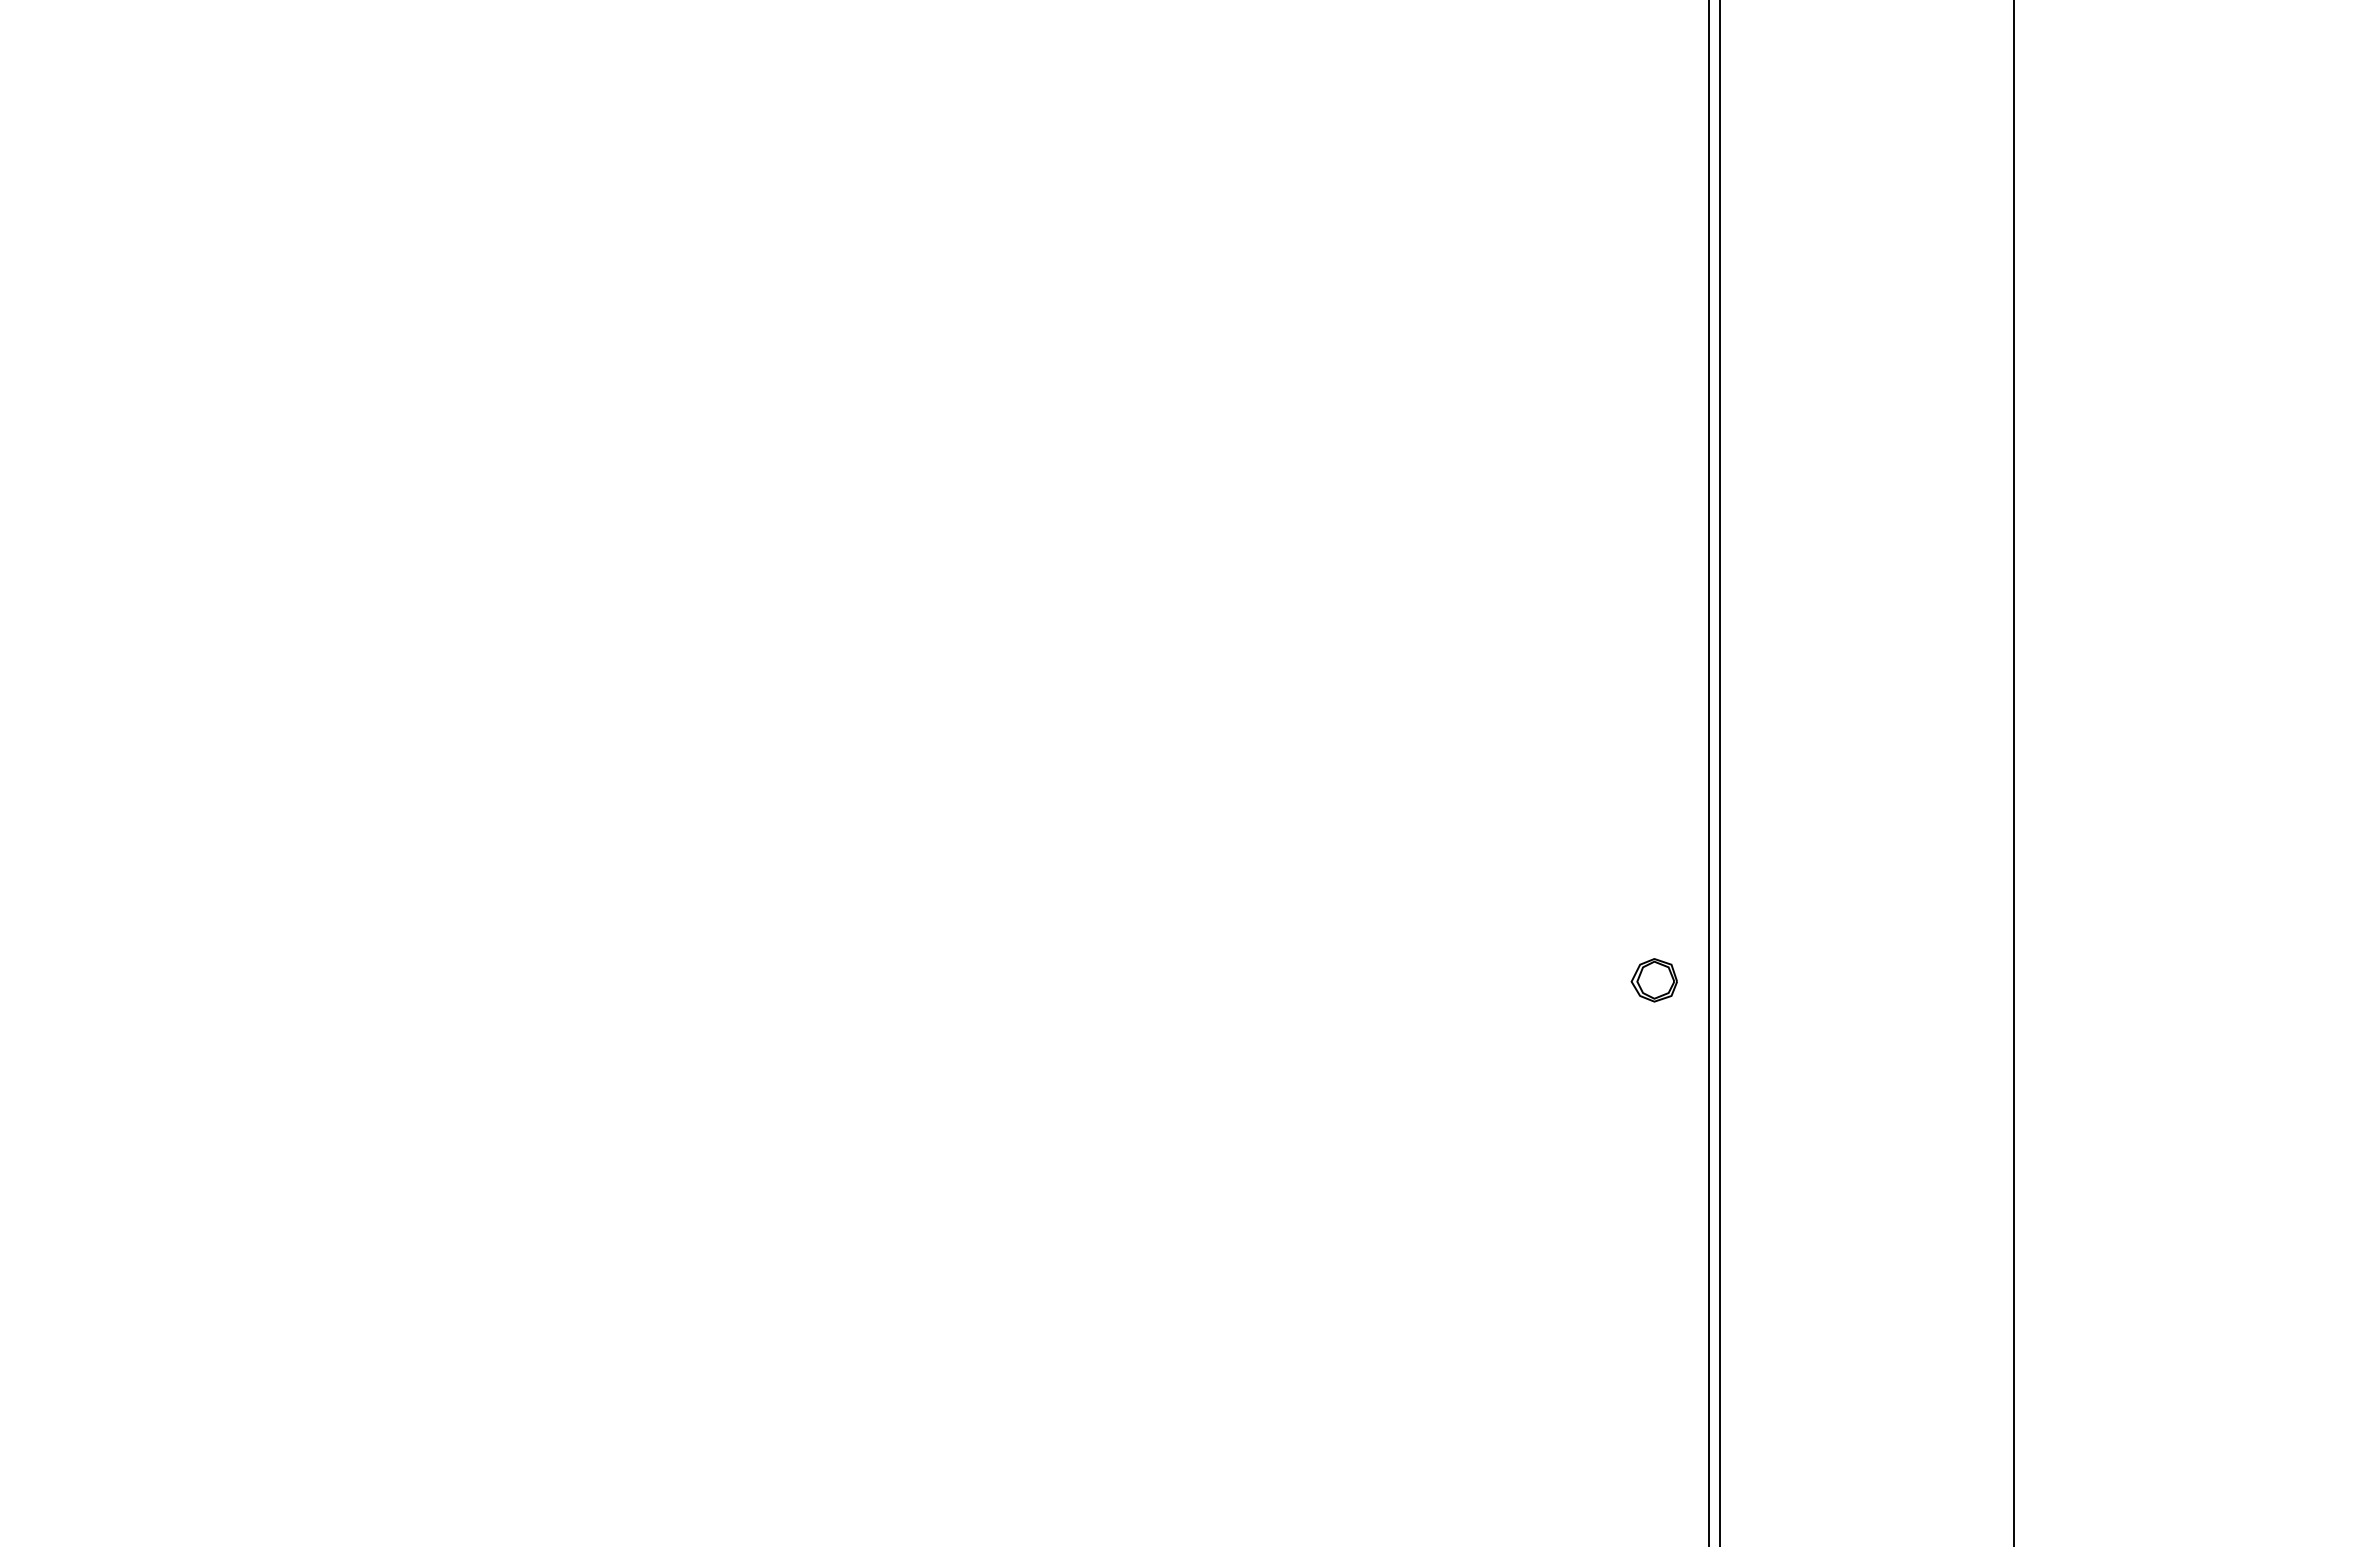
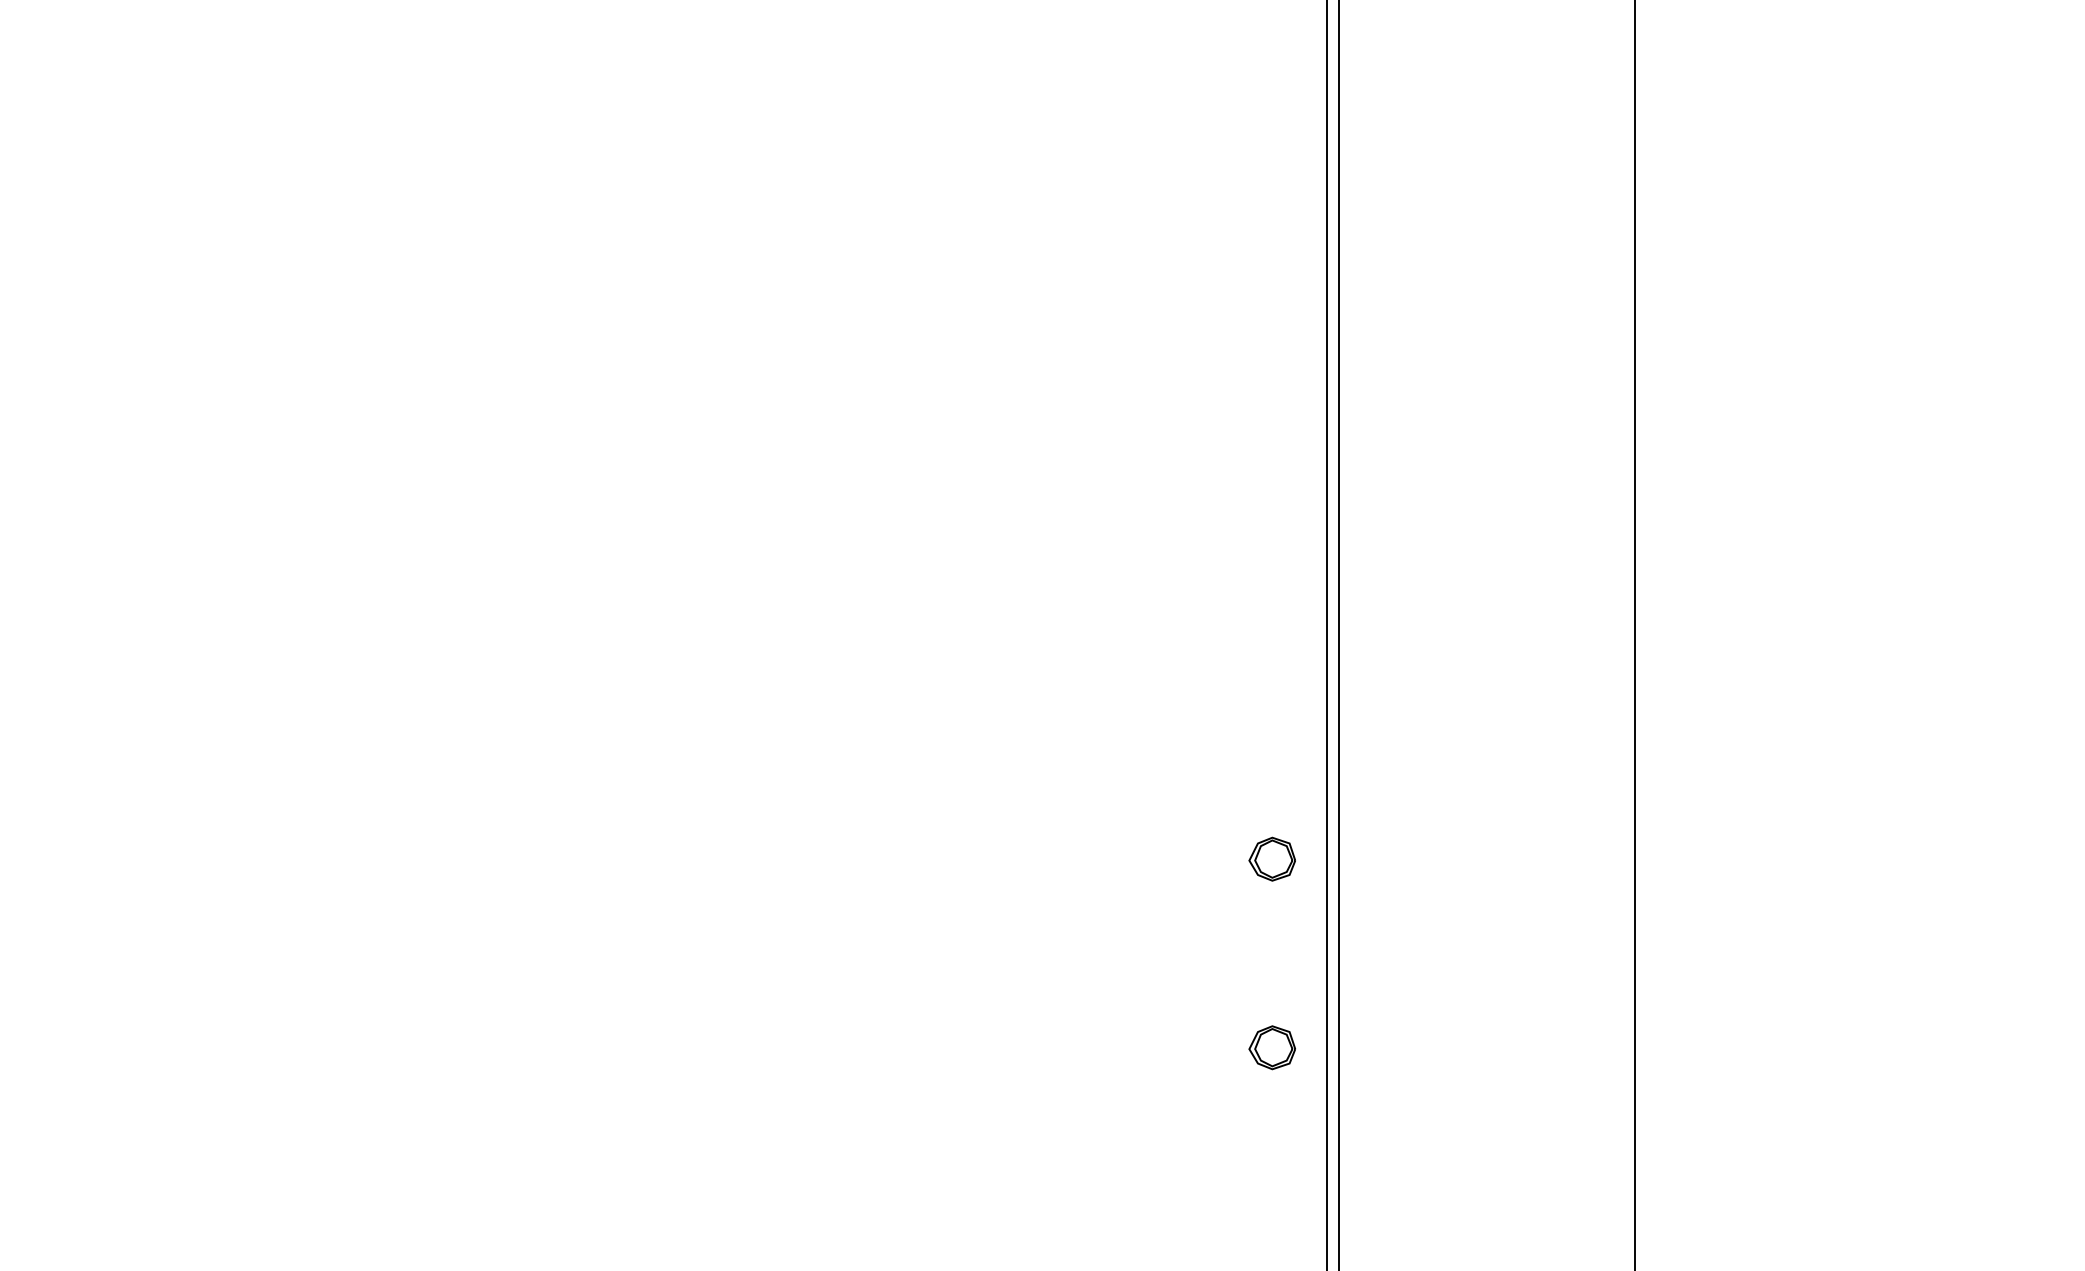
part: (1653, 793) -> (1271, 859), added

